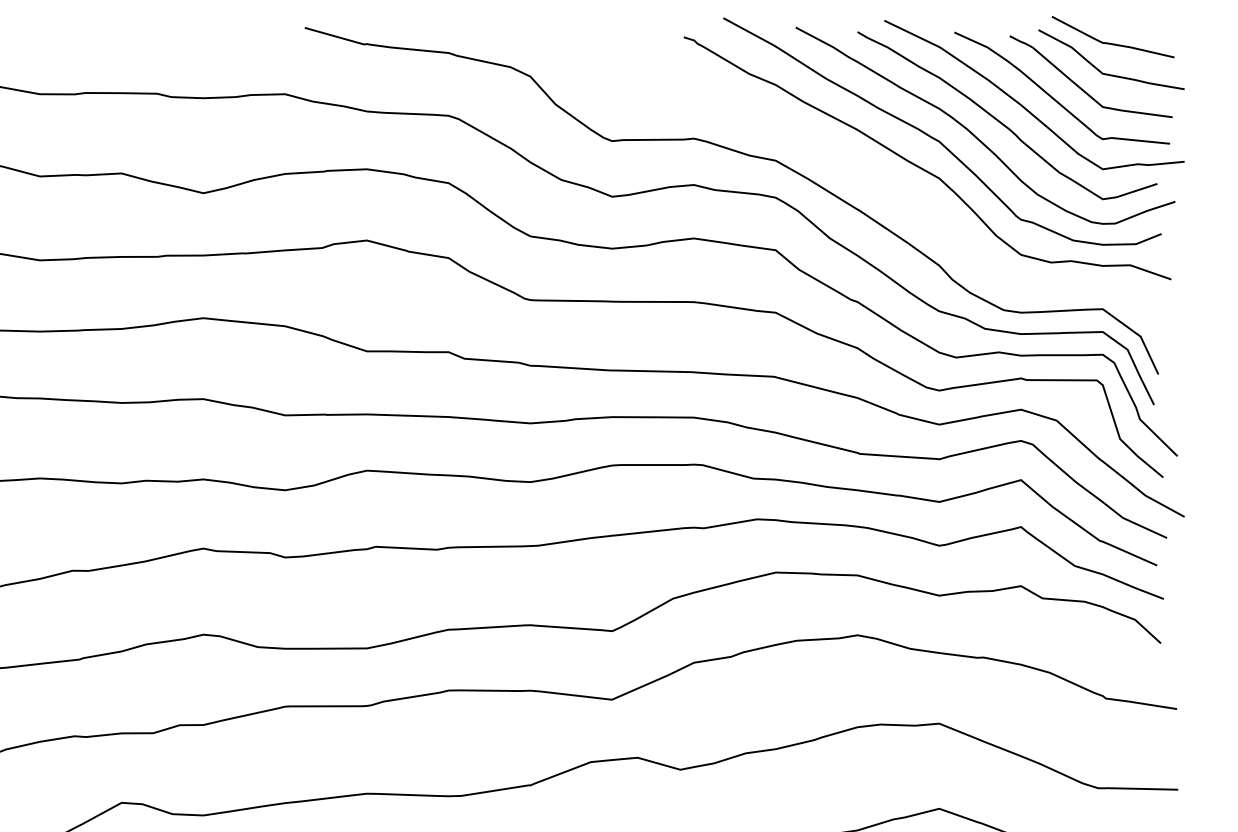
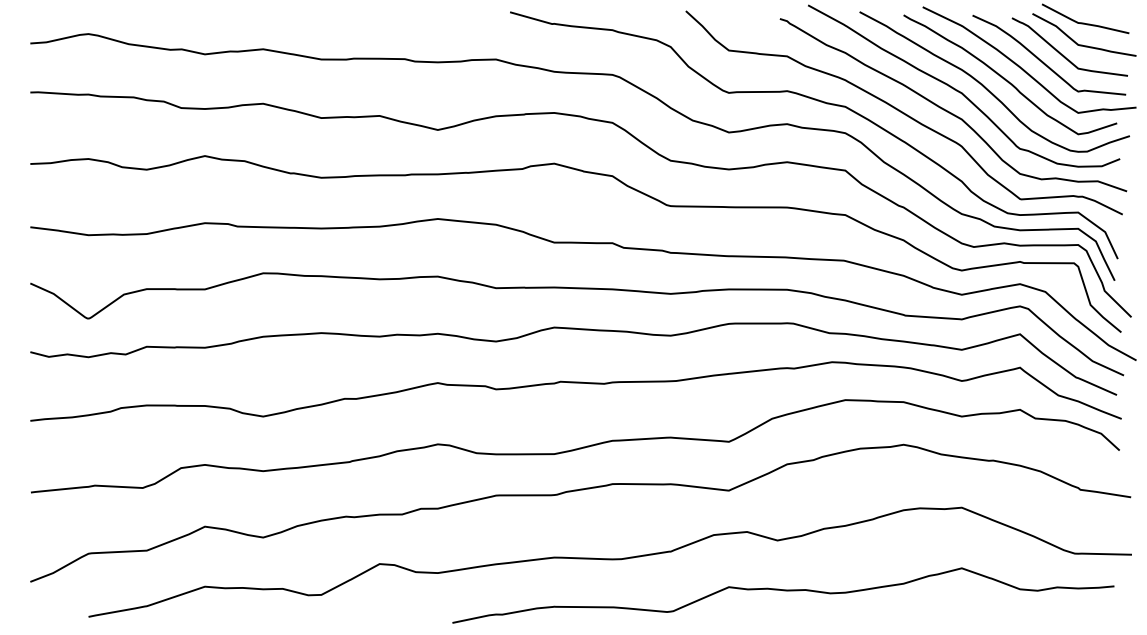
curve: (857, 168) -> (903, 112), added

